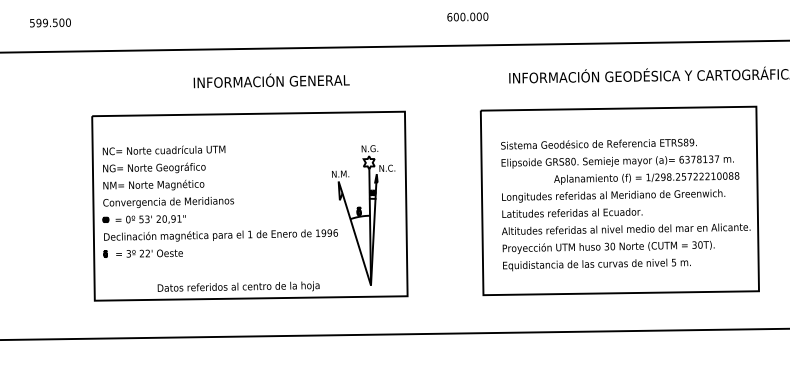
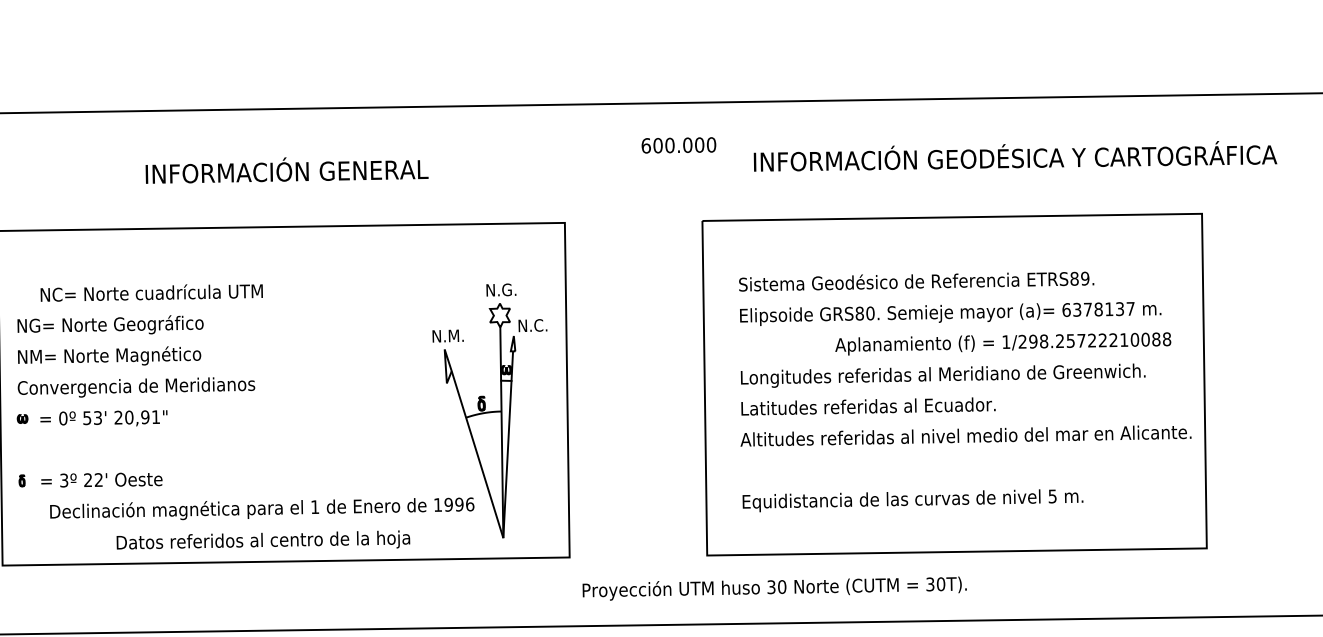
text: (467, 16) -> (678, 144), moved
text: (271, 80) -> (286, 169), moved
text: (163, 150) -> (150, 293), moved
text: (220, 235) -> (261, 508), moved
text: (608, 247) -> (774, 588), moved

